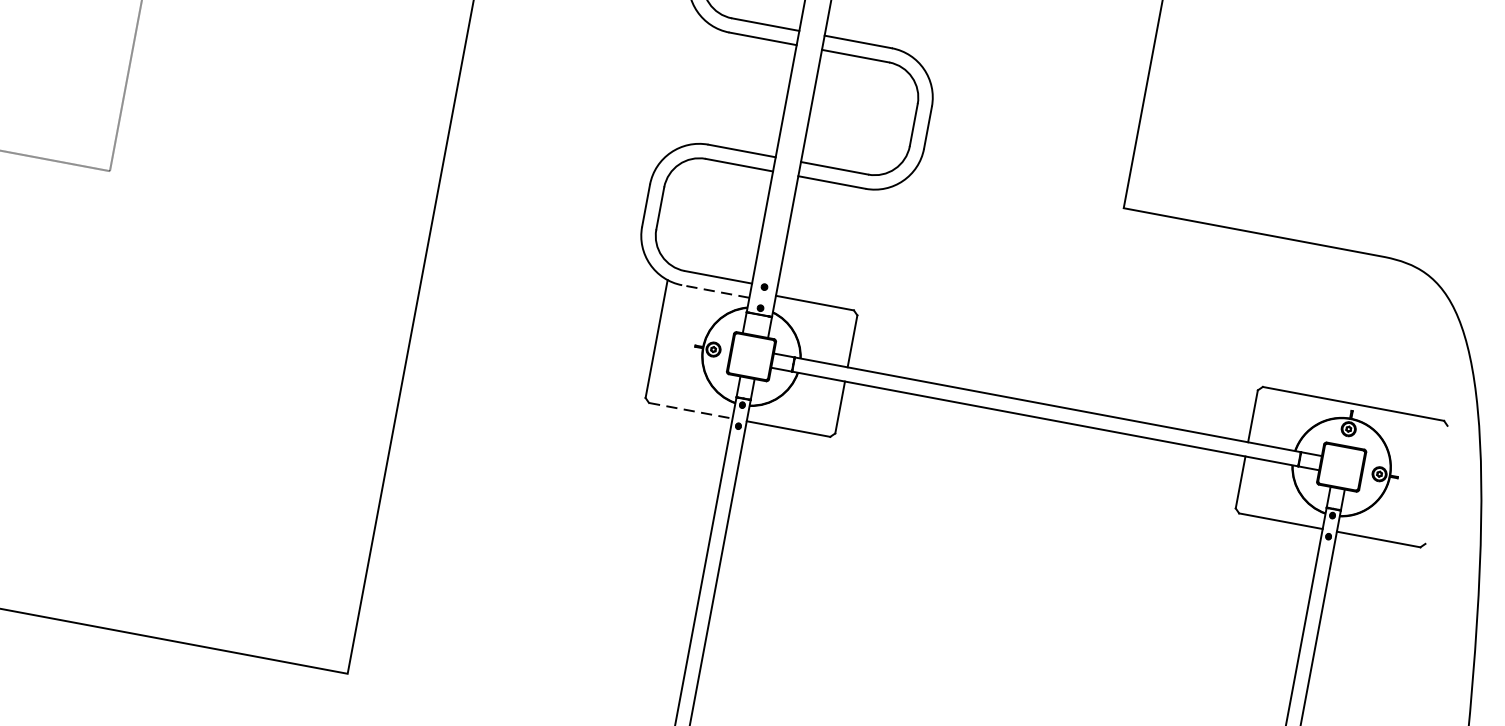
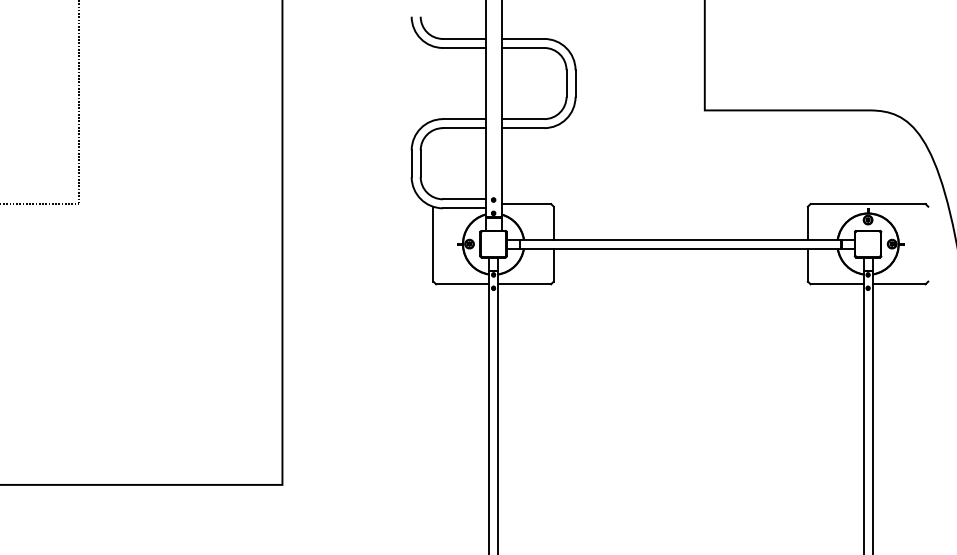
line: (714, 291) -> (463, 208), dashed -> solid
line: (690, 411) -> (462, 284), dashed -> solid

